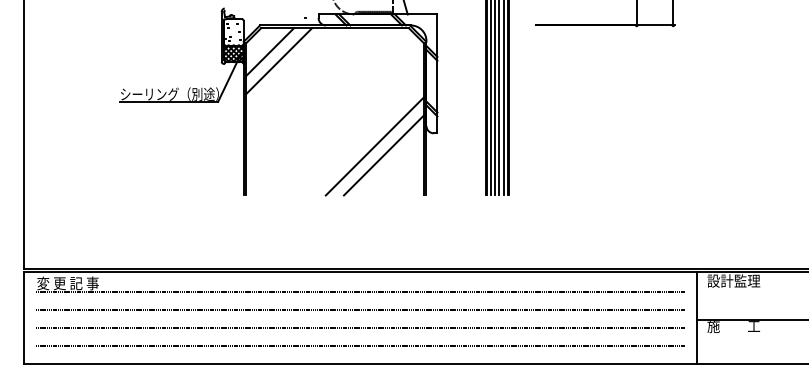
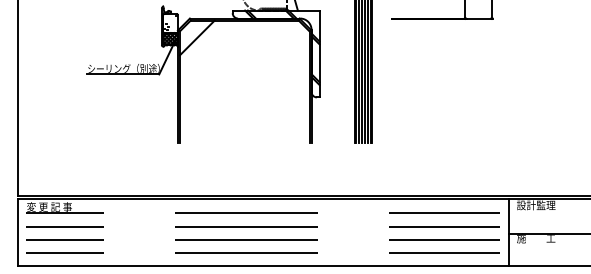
line: (279, 60) -> (204, 44), removed
line: (374, 146) -> (273, 107), removed
line: (383, 155) -> (280, 113), removed

